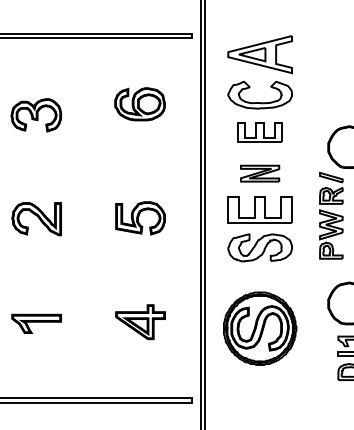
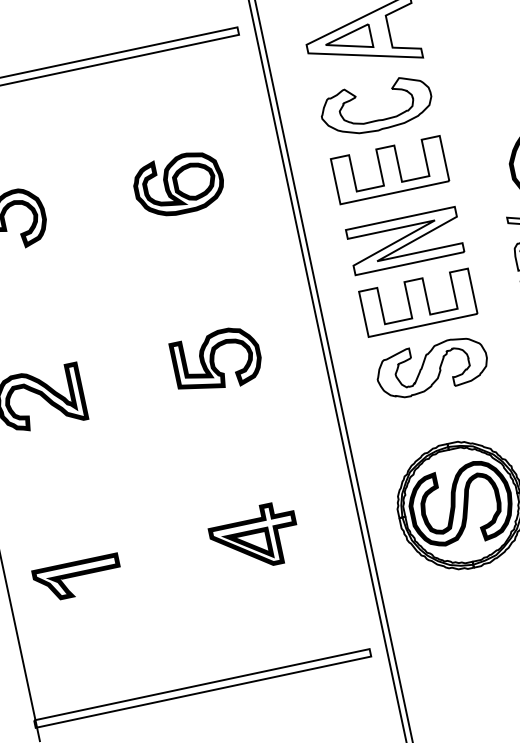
part: (139, 104) -> (177, 185), moved
part: (259, 132) -> (389, 170), size x1.43
part: (259, 173) -> (403, 240), size x1.67

